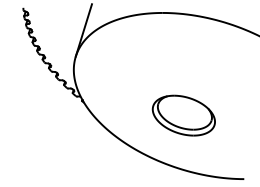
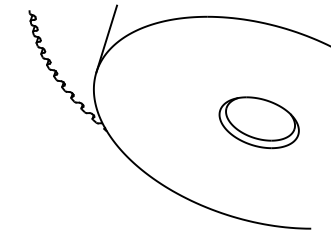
part: (183, 115) -> (258, 122), moved

